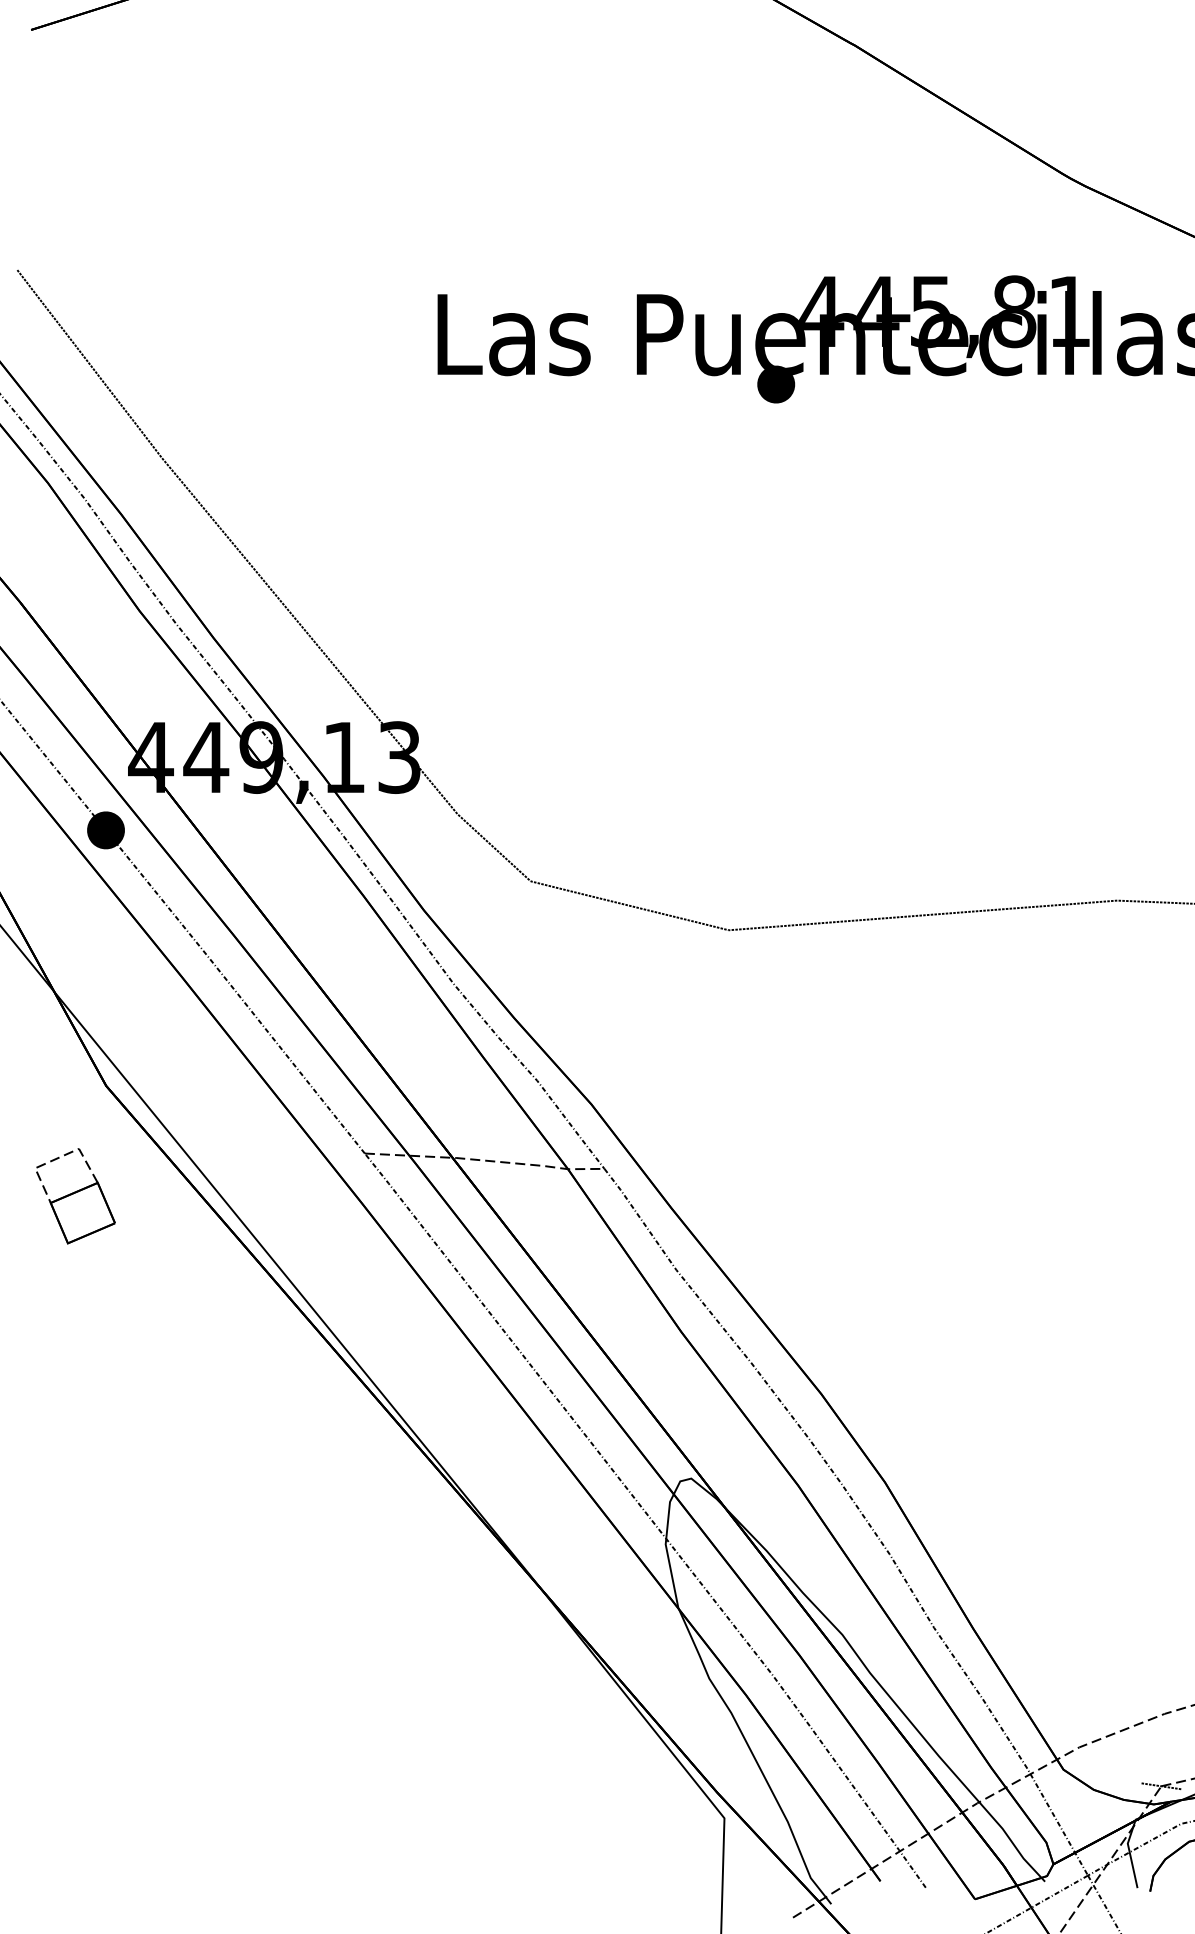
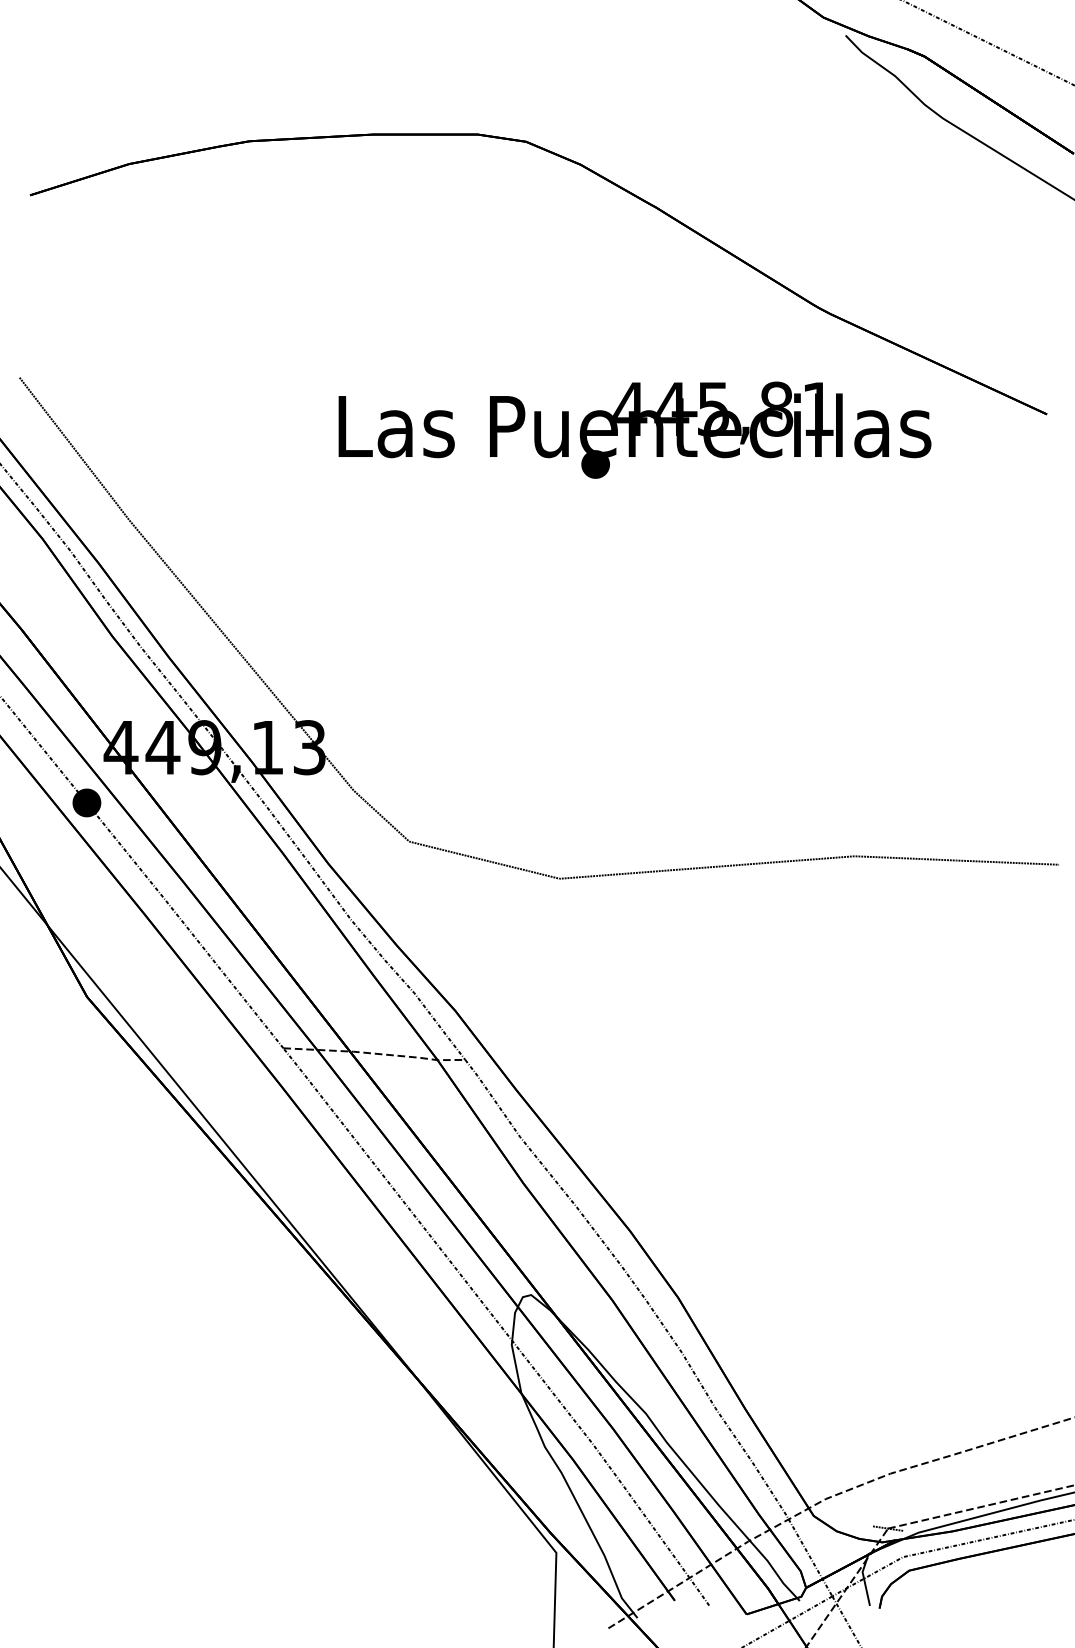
part: (75, 1195) -> (63, 1080), removed

